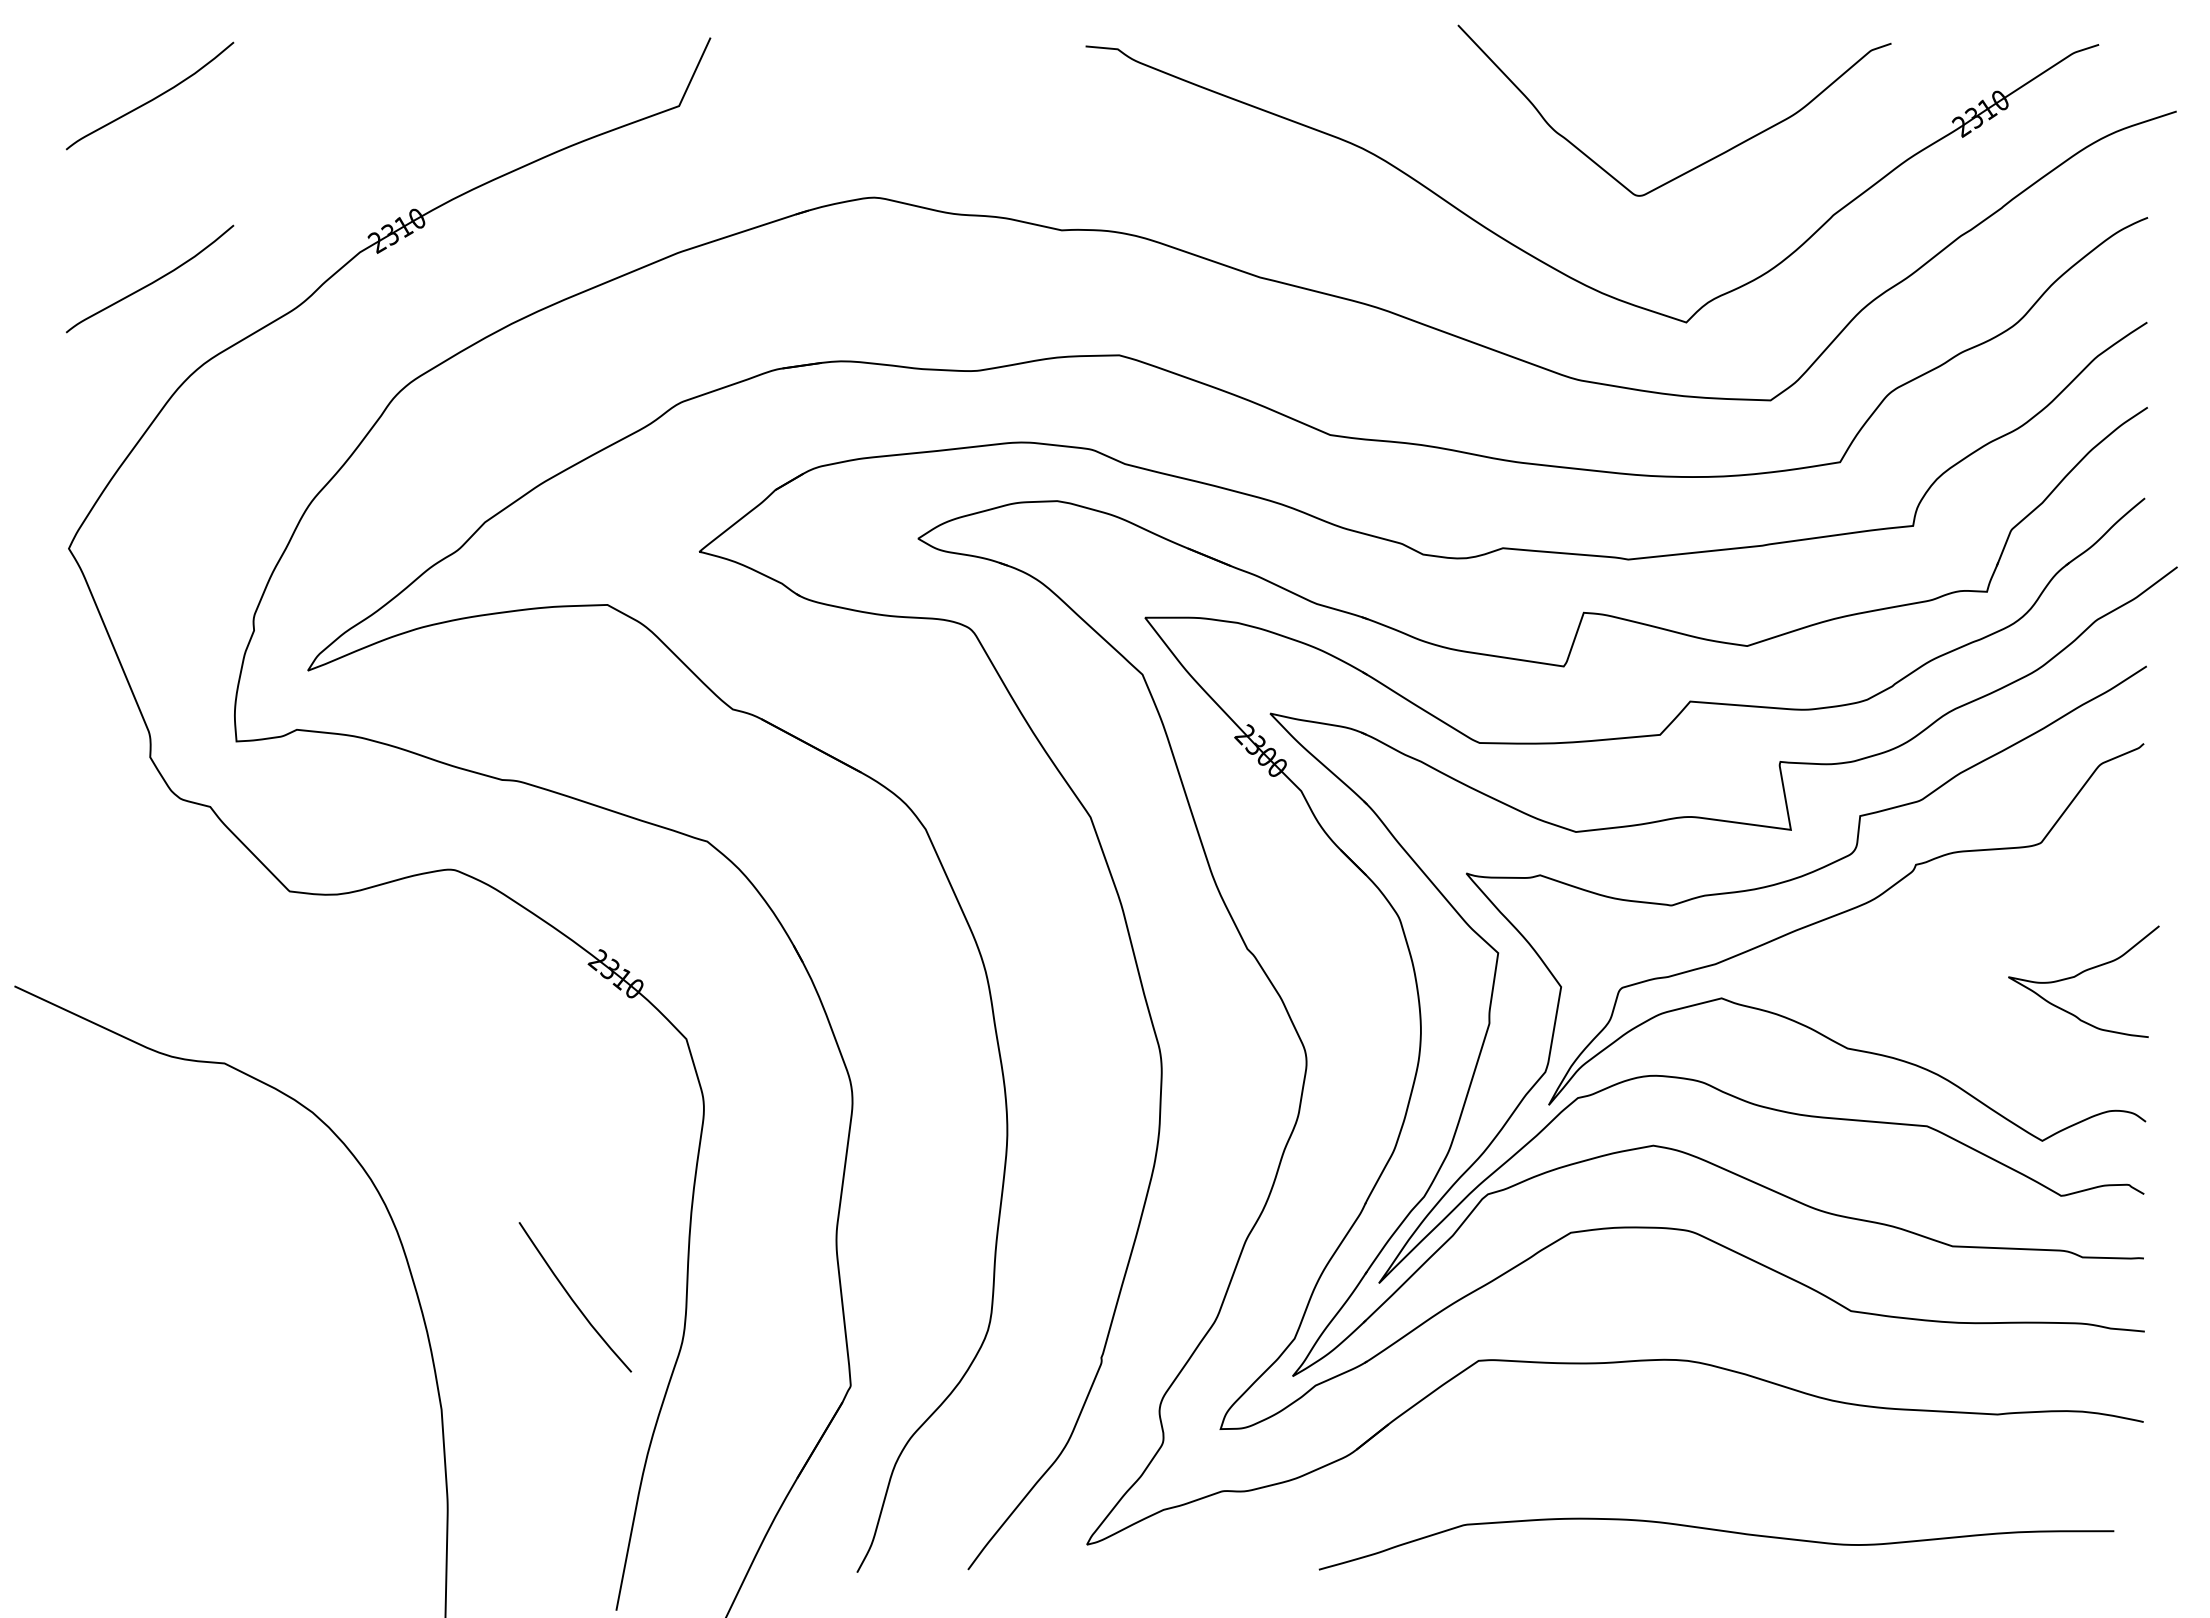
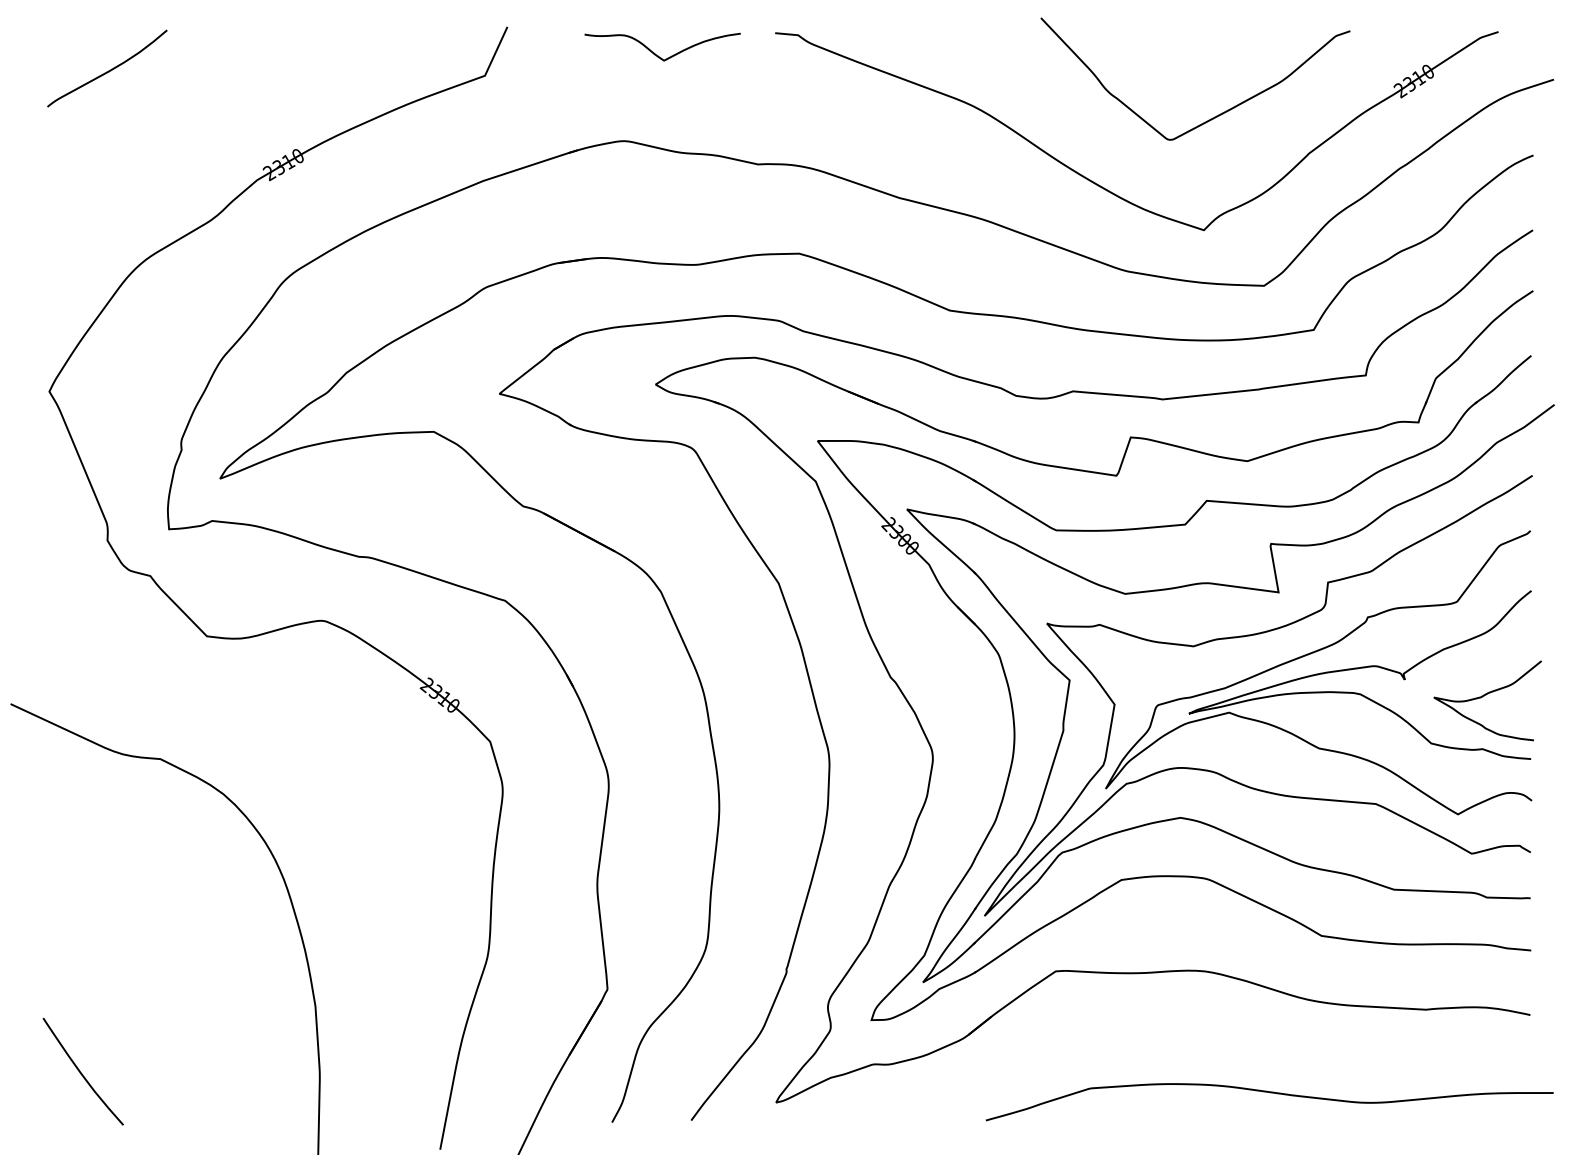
curve: (918, 75) -> (655, 53), added
curve: (152, 281) -> (109, 200), removed
curve: (1901, 937) -> (1357, 669), added
curve: (573, 1299) -> (81, 1073), moved
curve: (1717, 1531) -> (1270, 1093), moved

